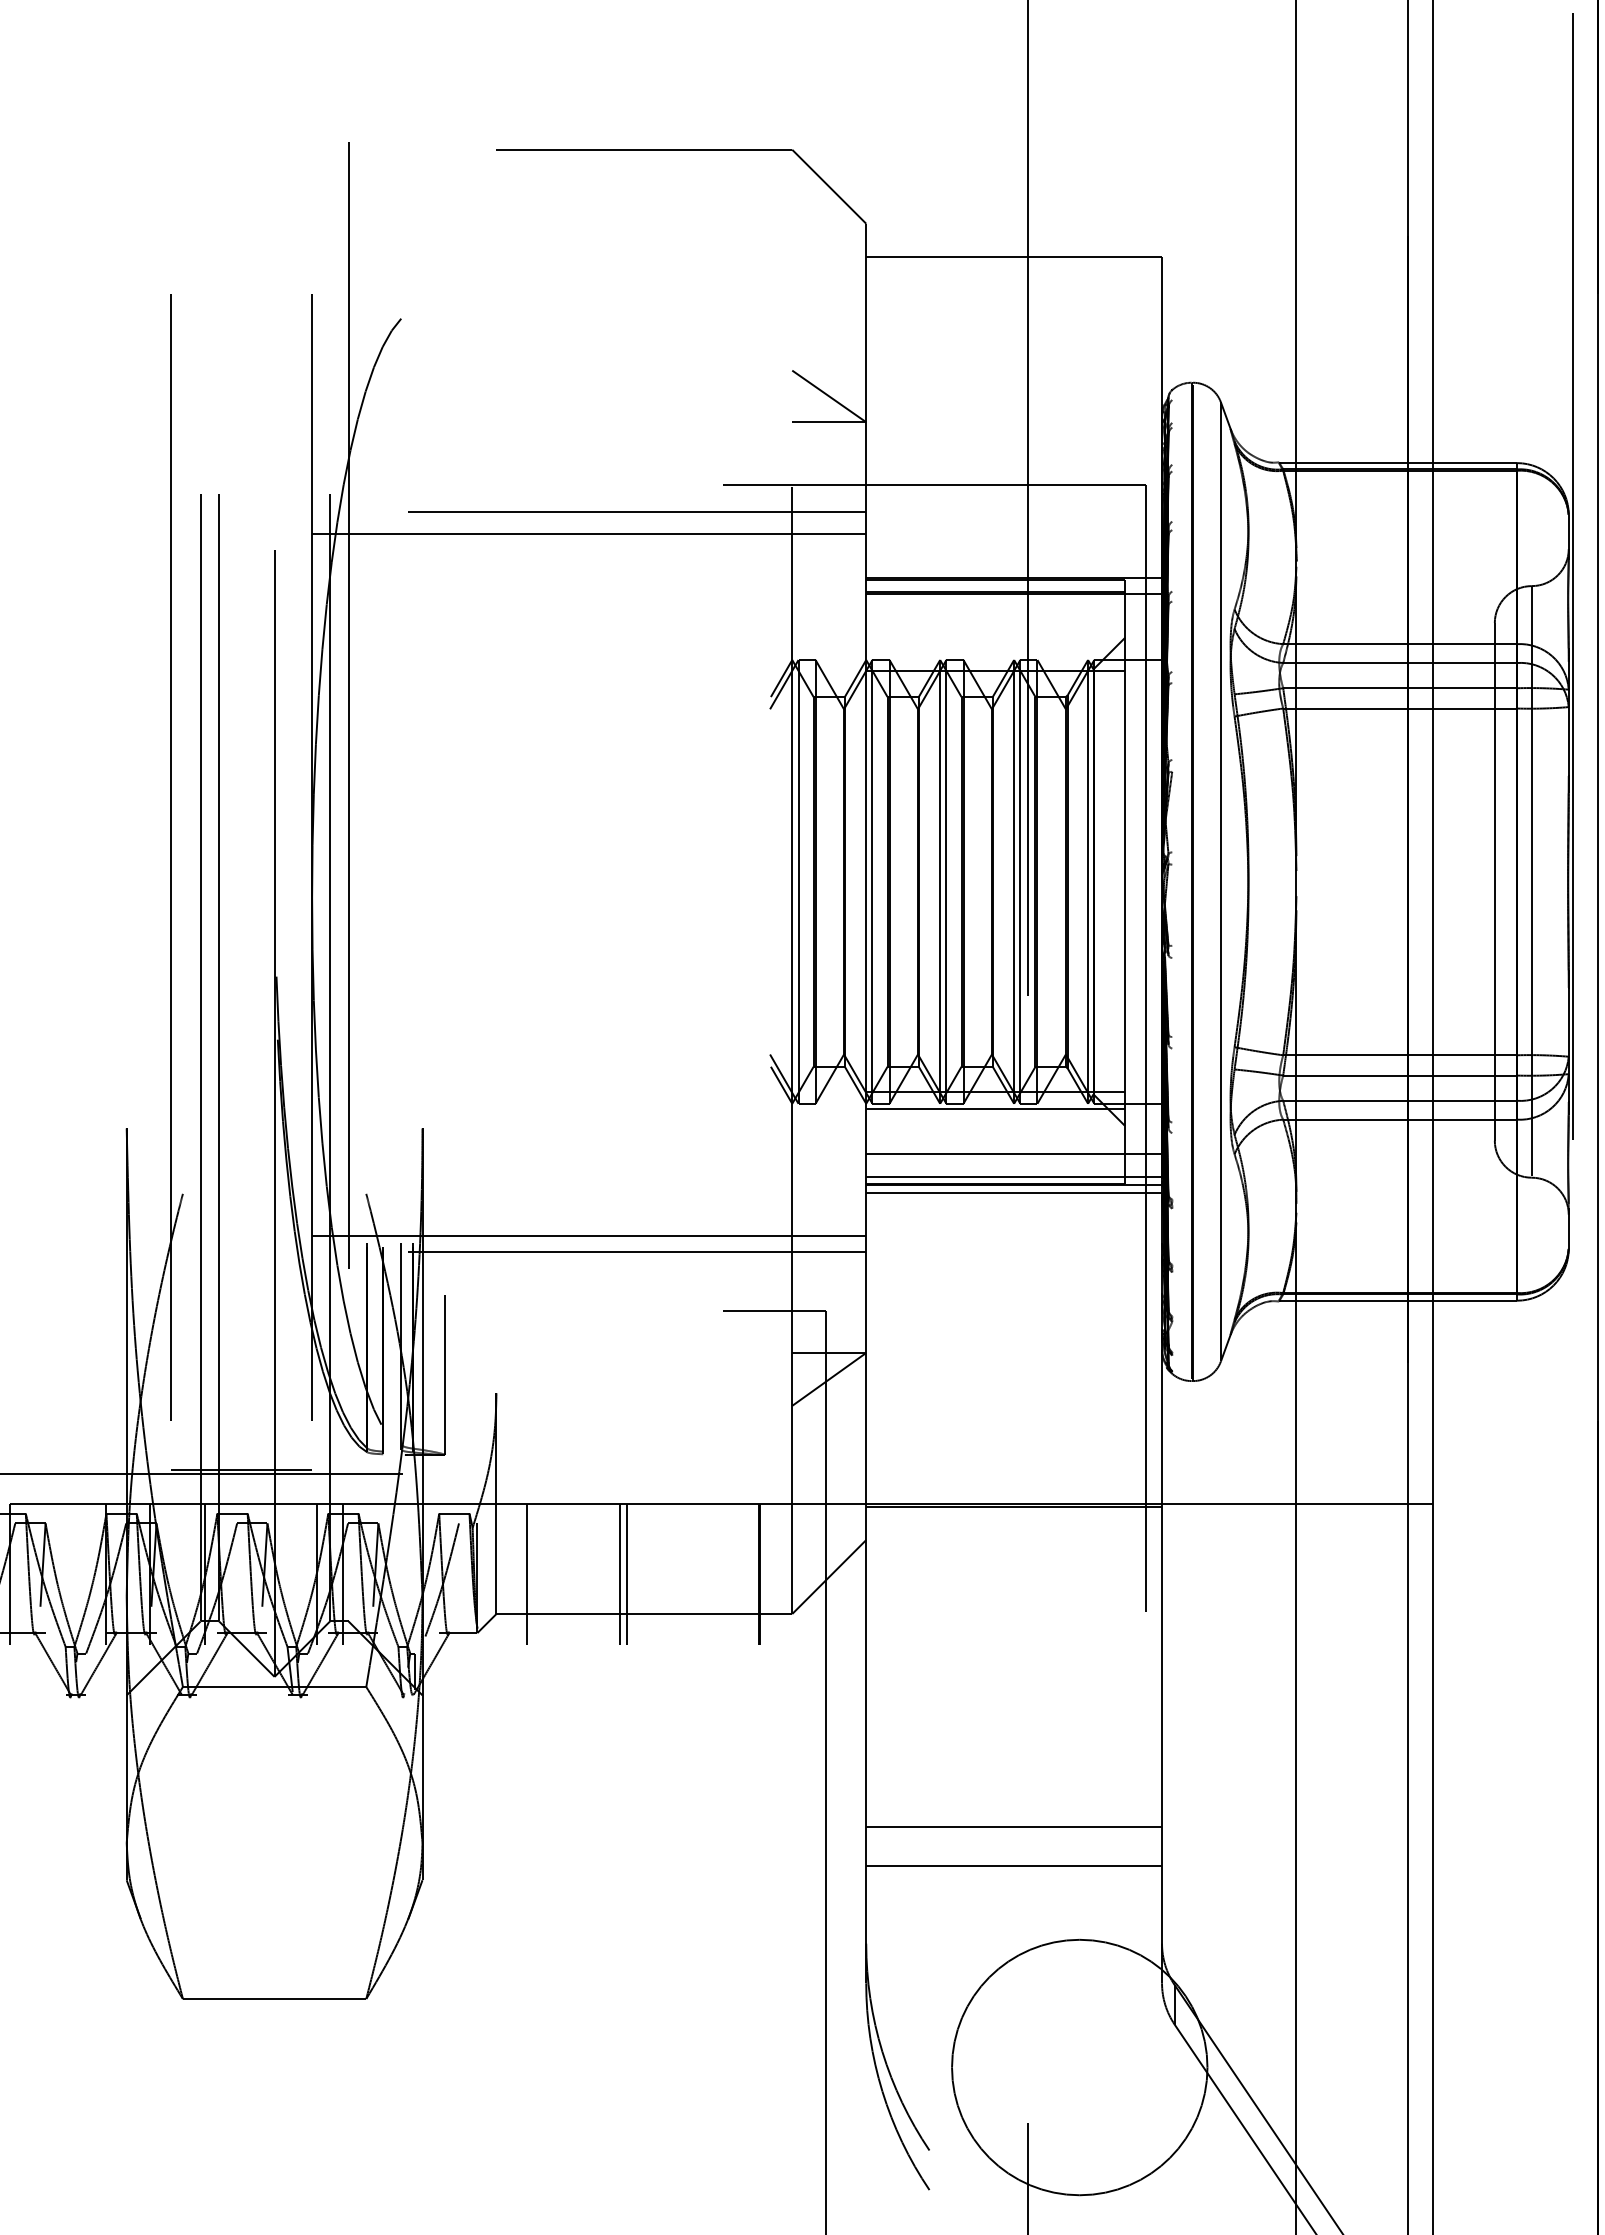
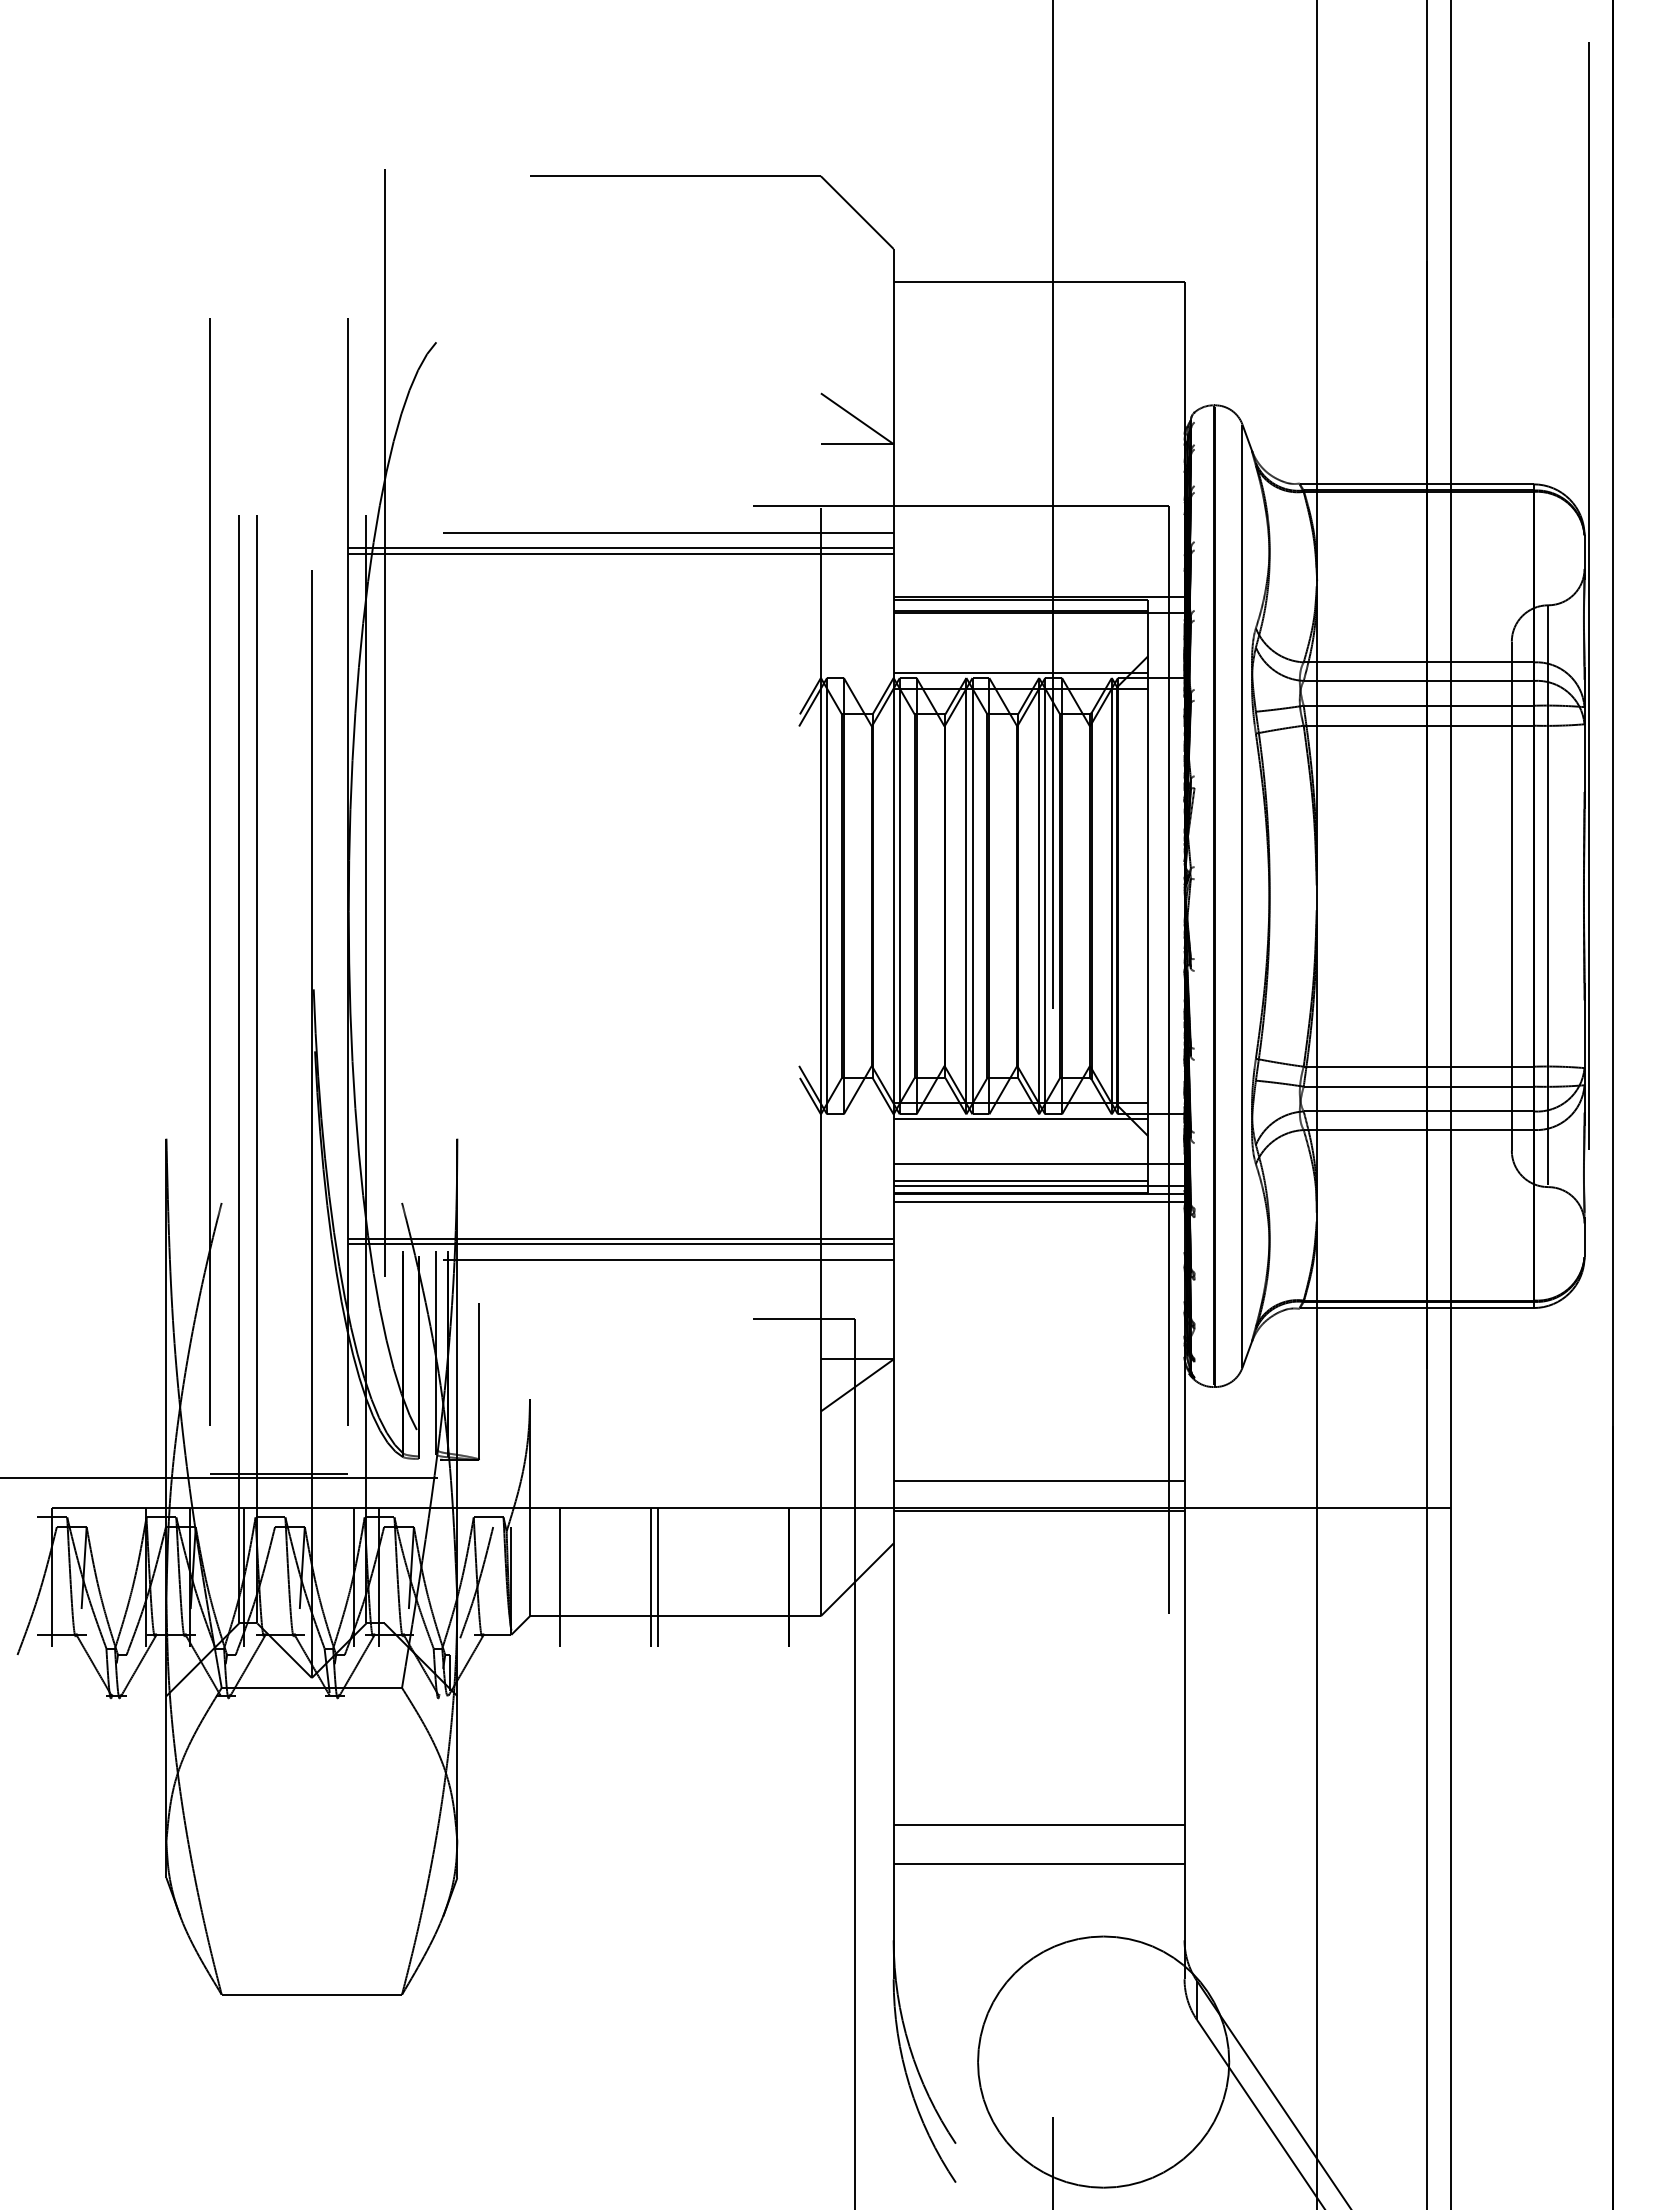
line: (588, 527) -> (620, 547), added
line: (995, 655) -> (1020, 673), added
line: (995, 1172) -> (1020, 1181), added
line: (588, 1229) -> (620, 1238), added
line: (1013, 1477) -> (1038, 1481), added

